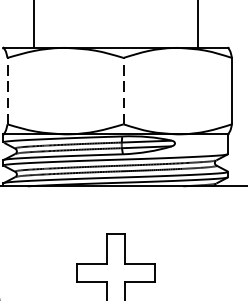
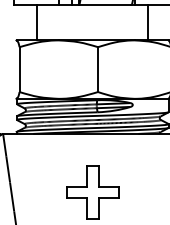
line: (7, 90) -> (19, 69), dashed -> solid
line: (124, 90) -> (98, 69), dashed -> solid

